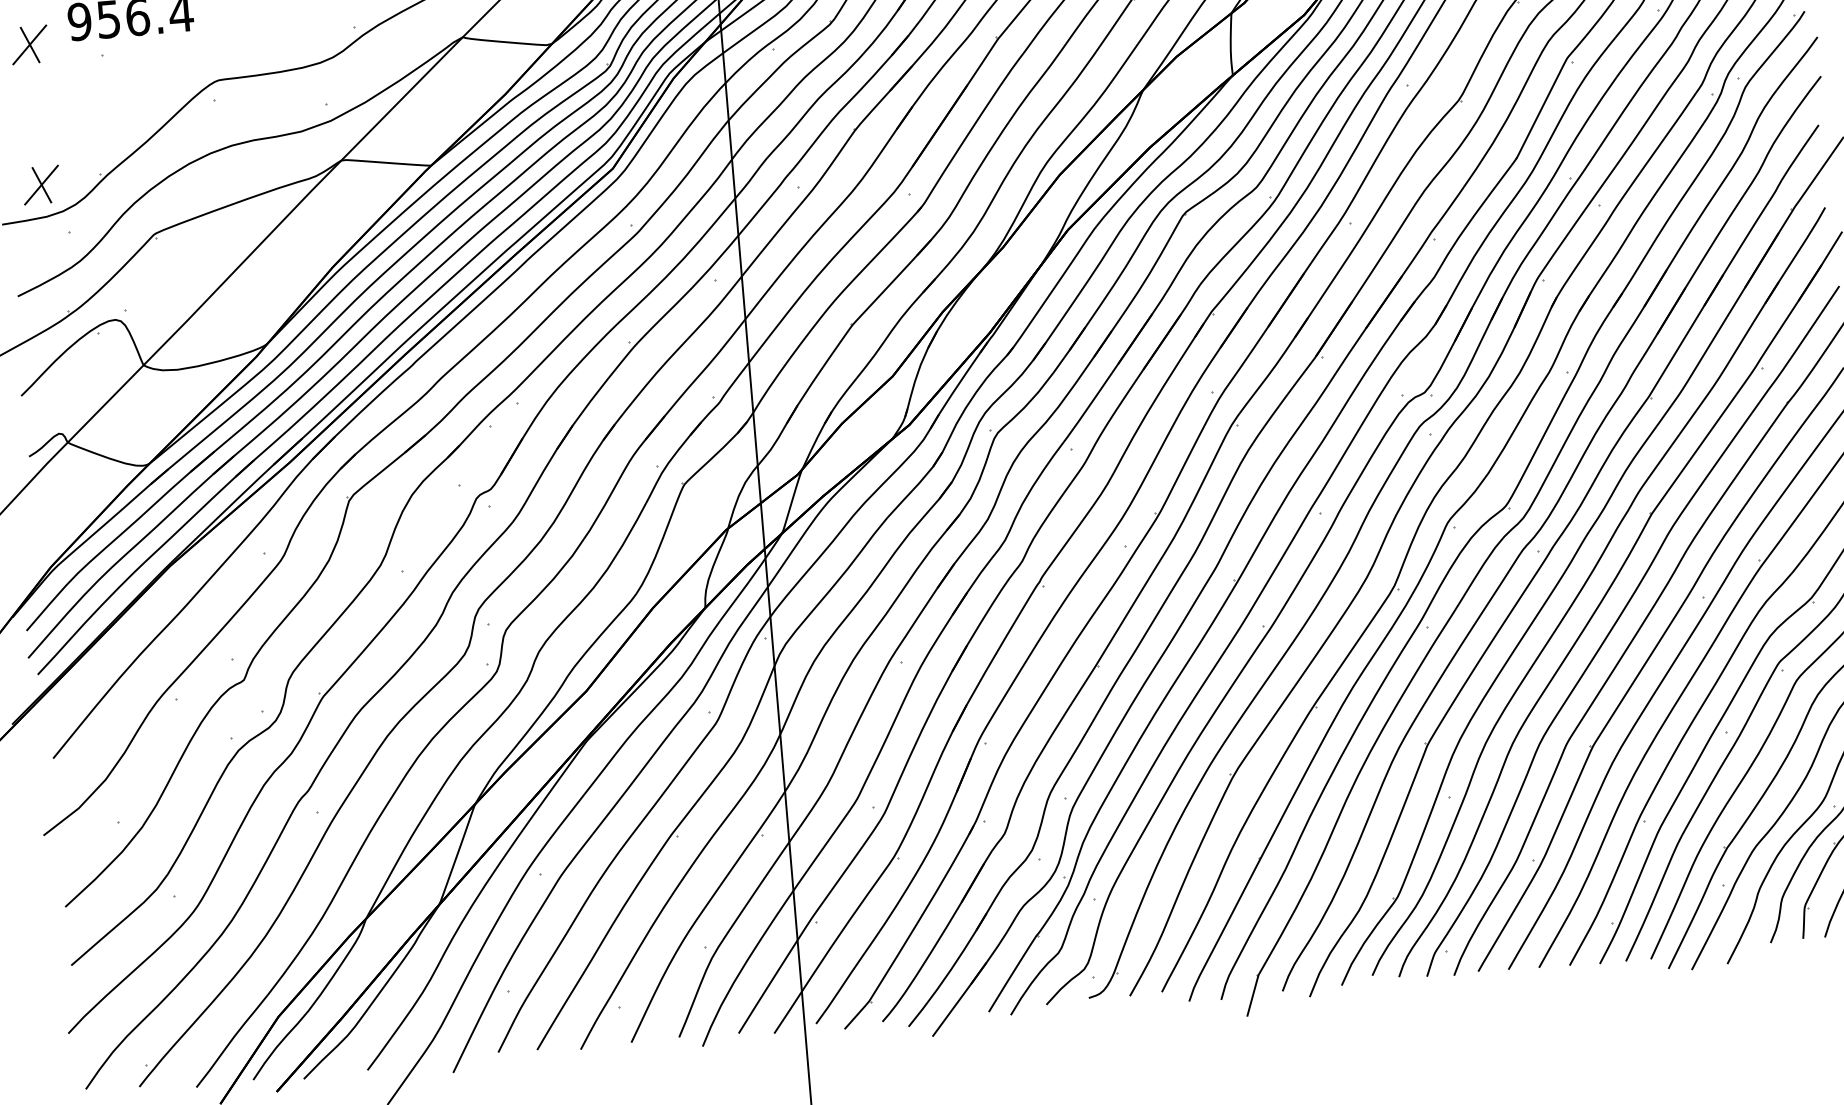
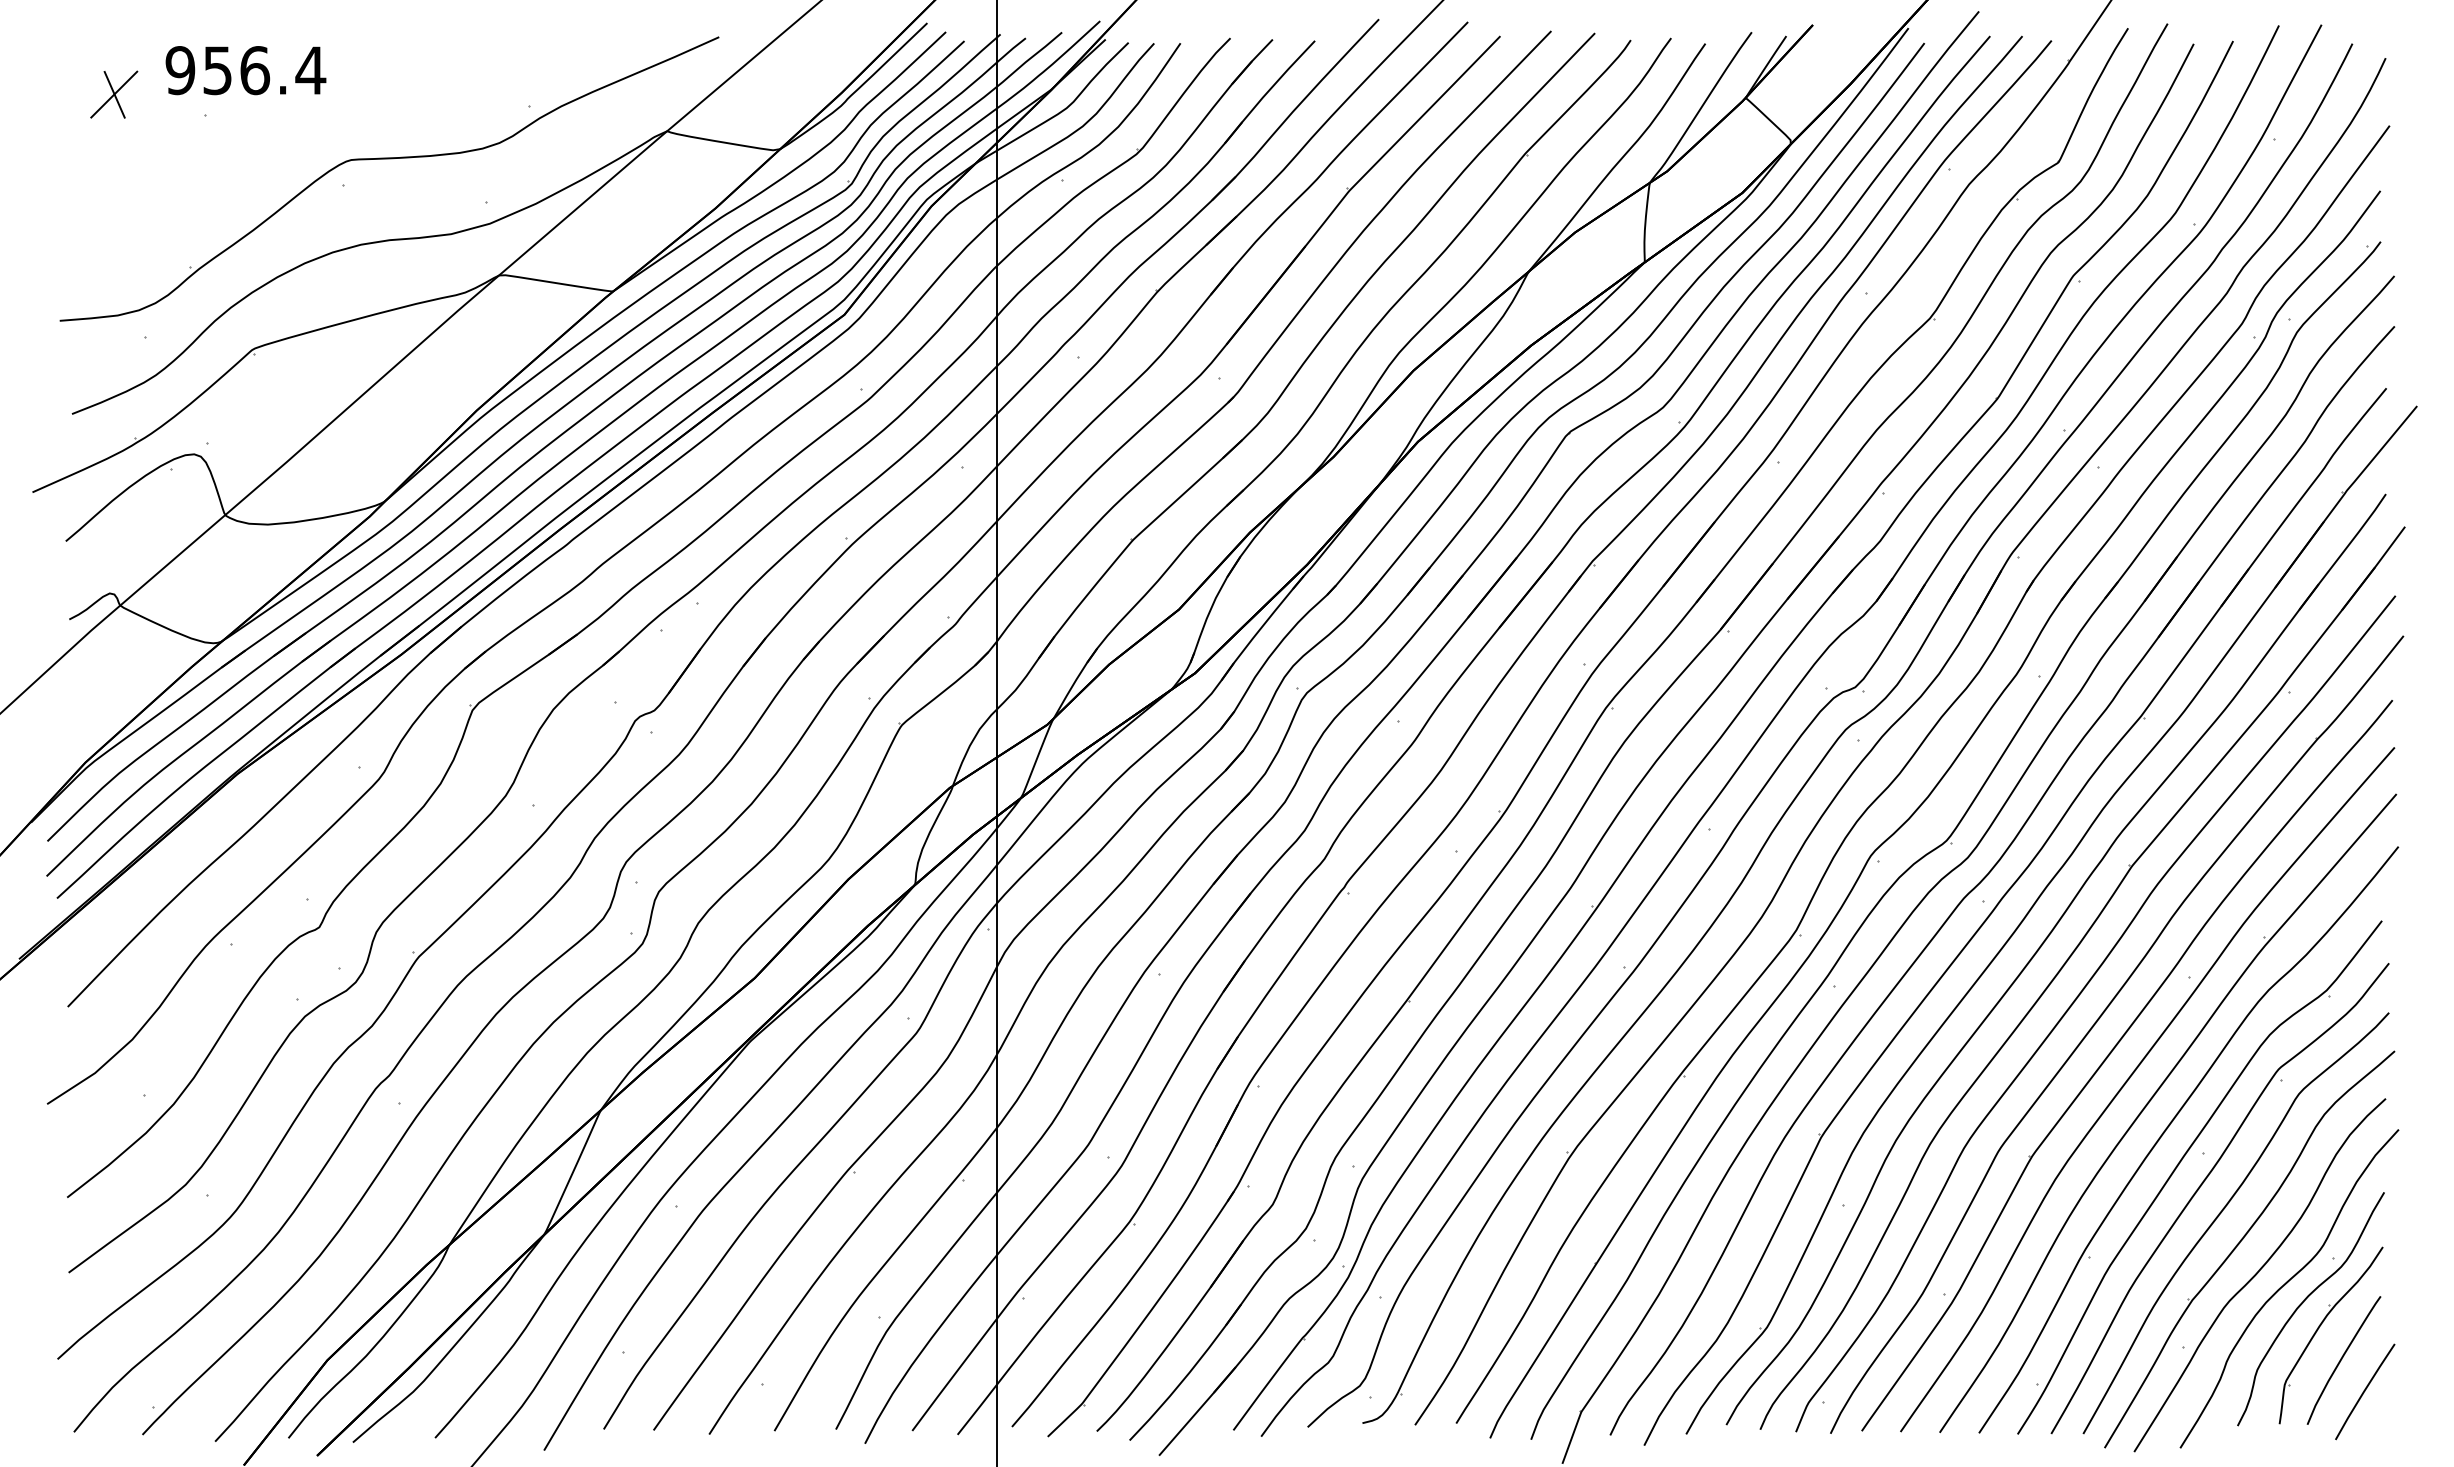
part: (41, 185) -> (114, 274), removed

